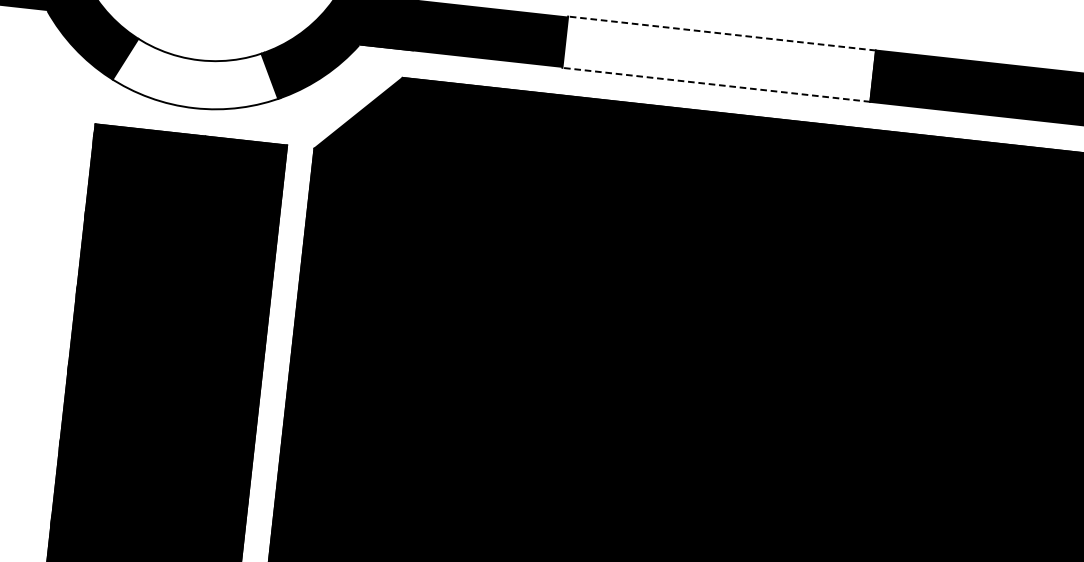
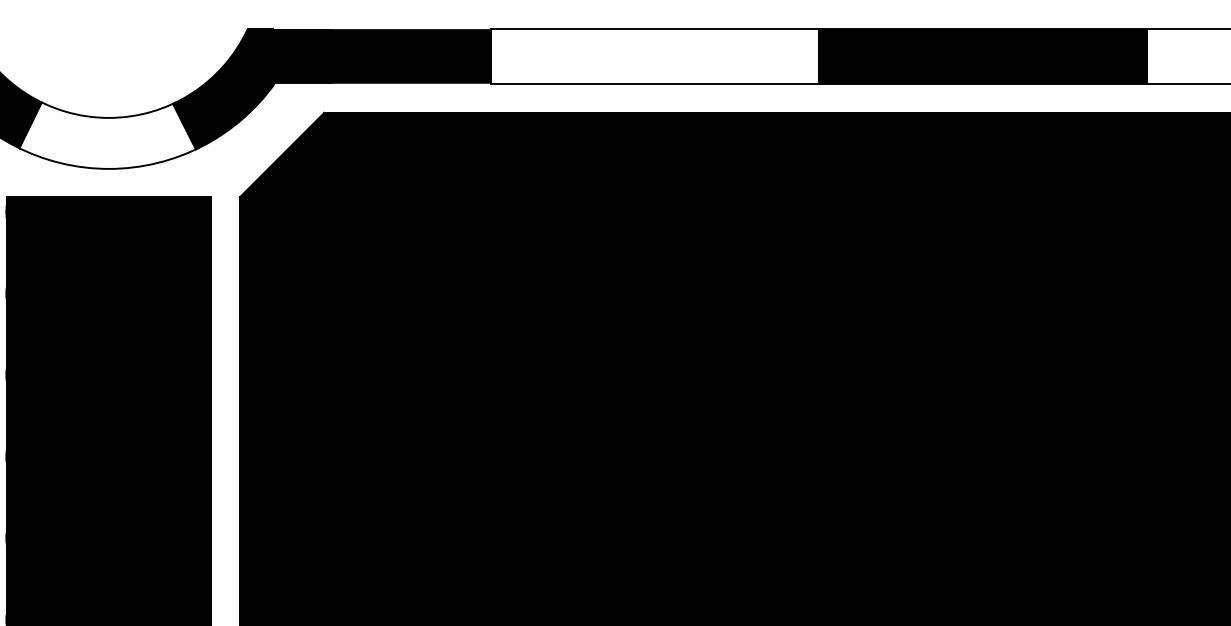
line: (722, 33) -> (655, 29), dashed -> solid
line: (717, 84) -> (656, 83), dashed -> solid

